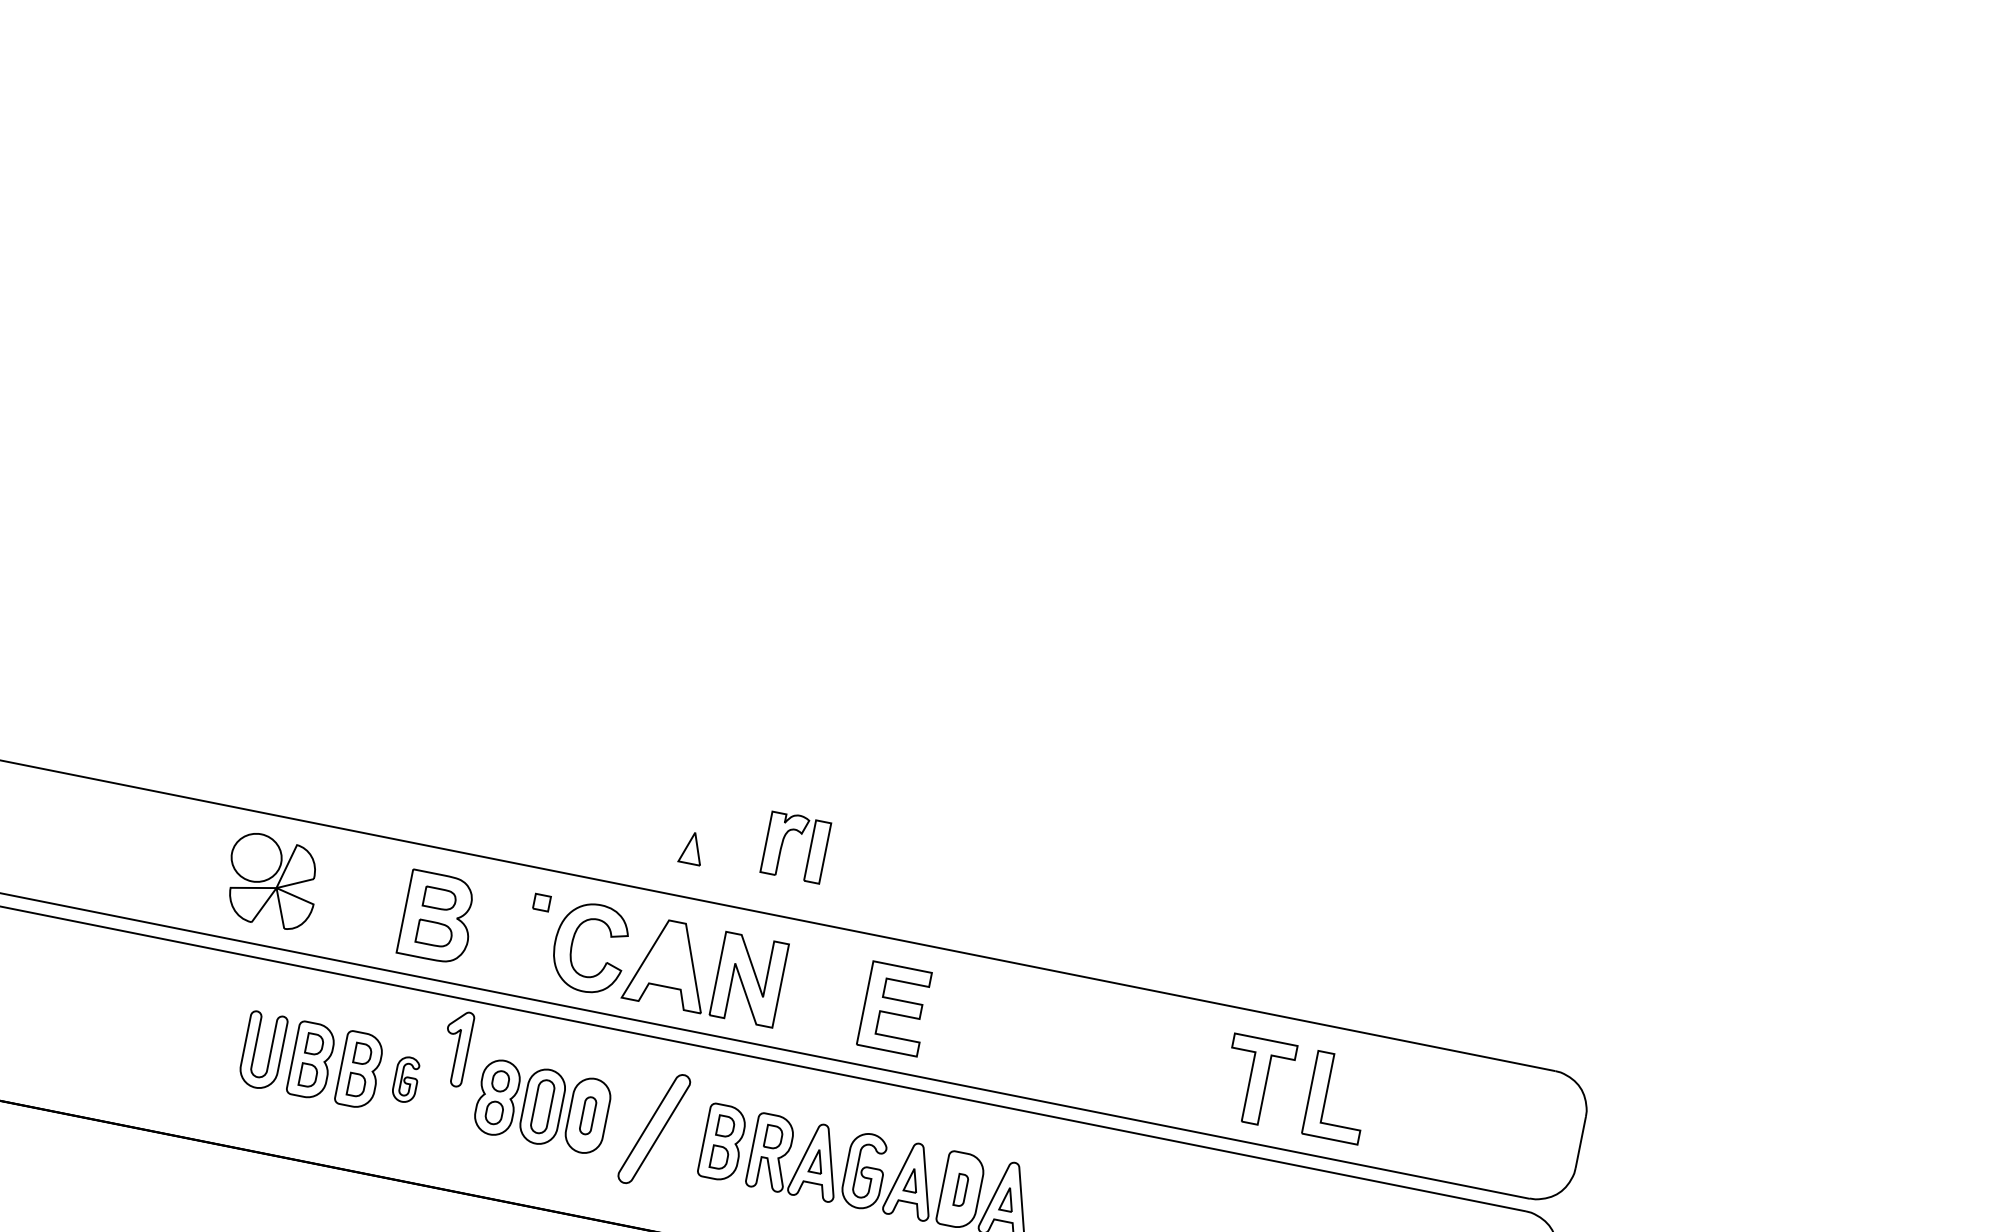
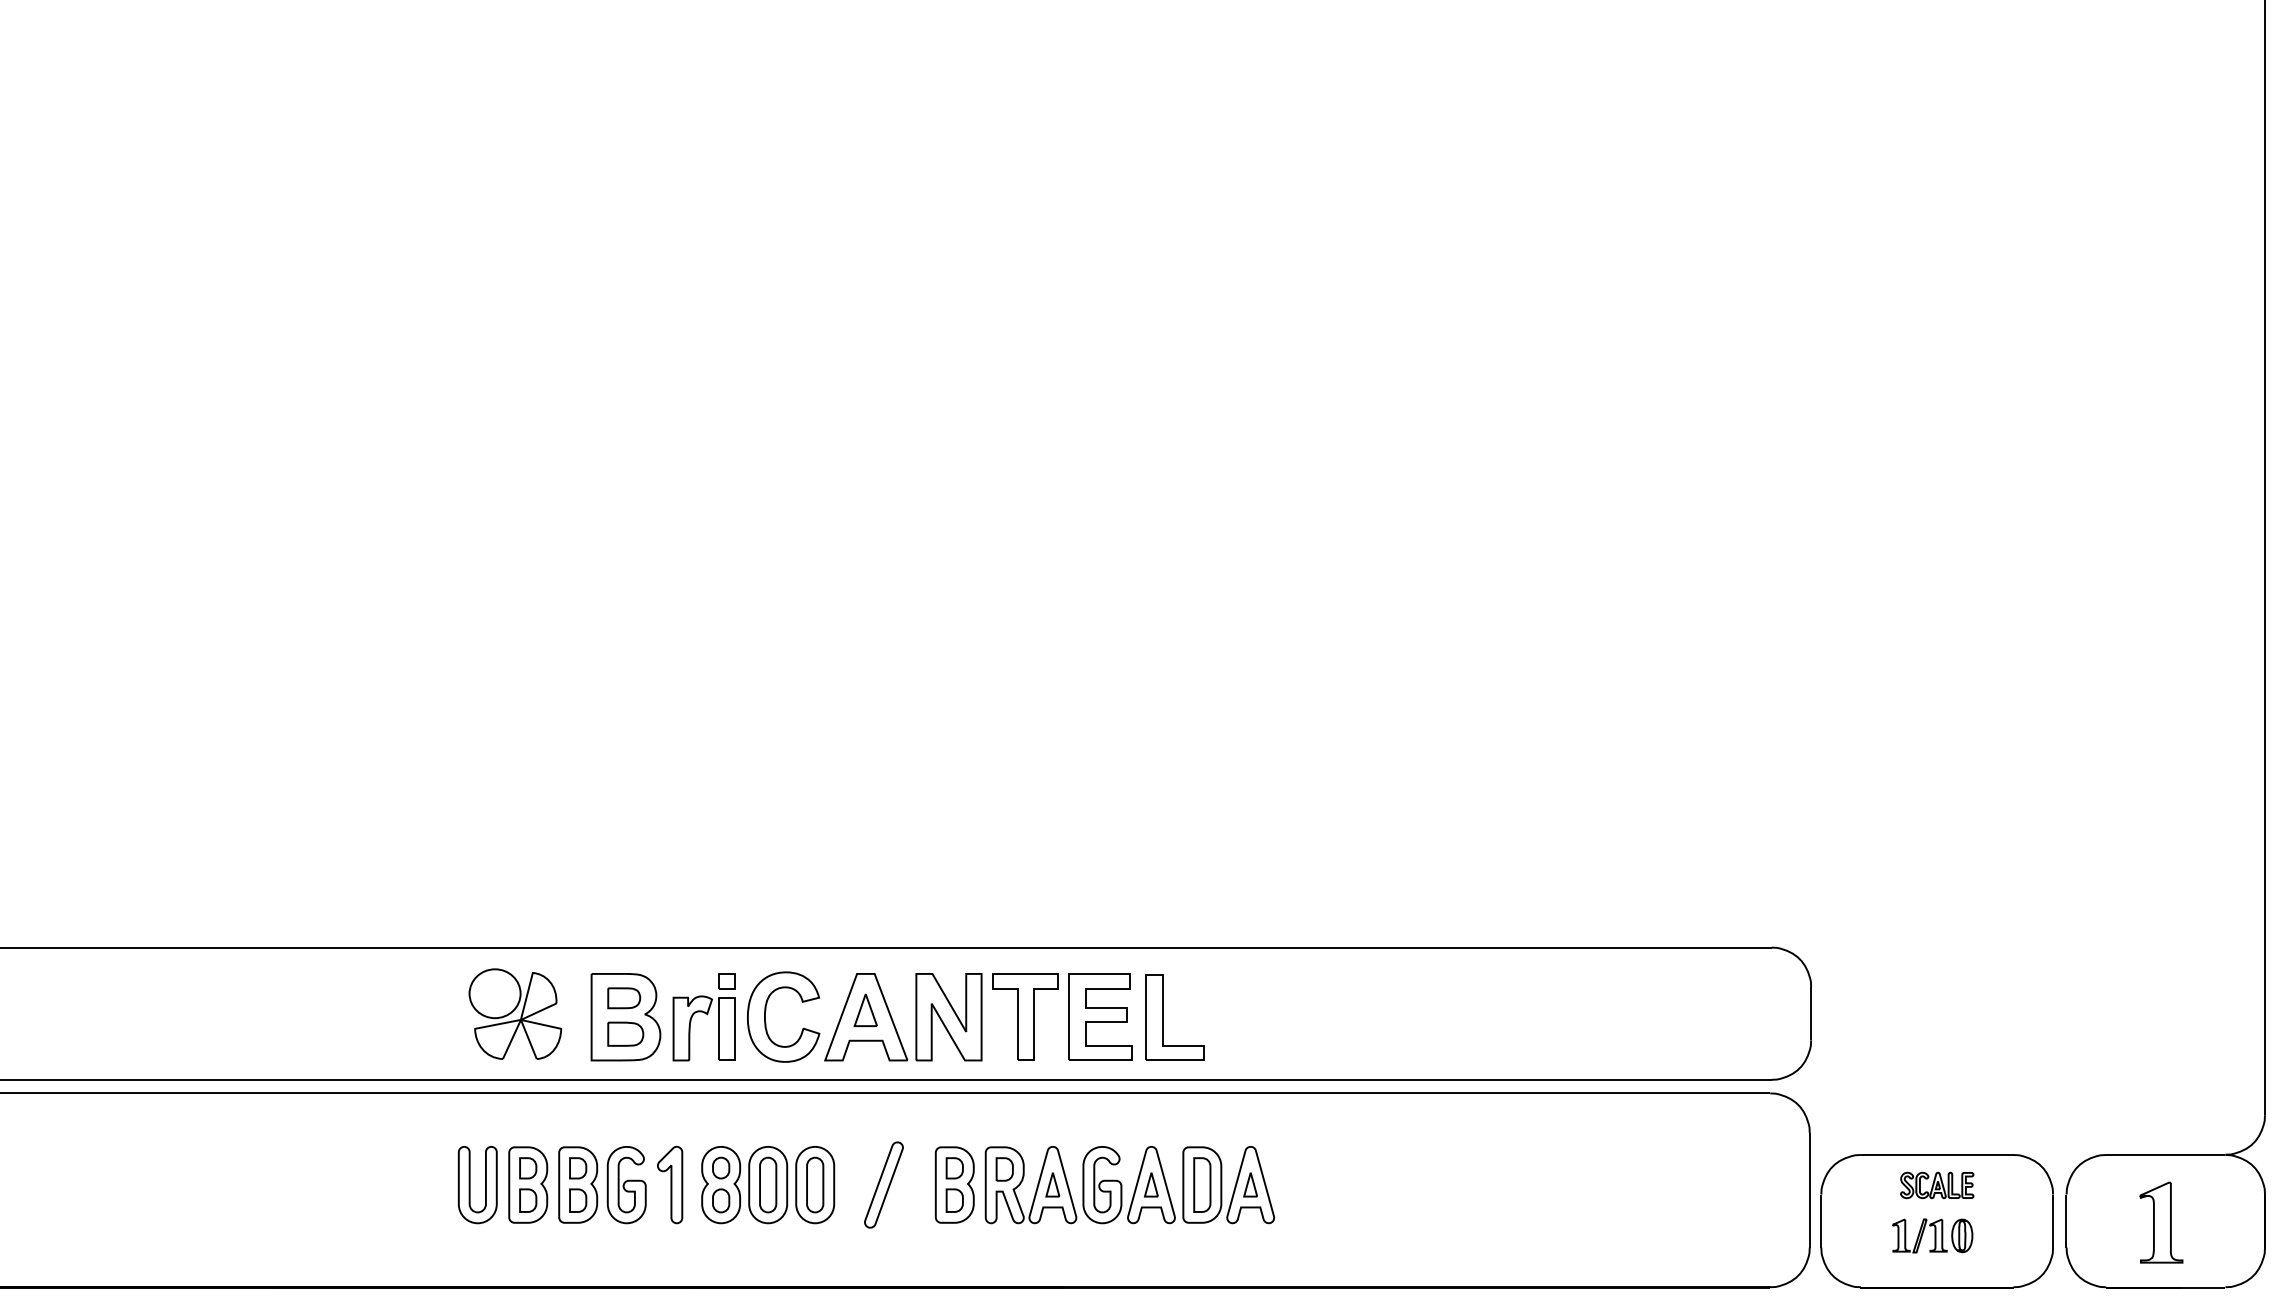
part: (782, 844) -> (690, 1028), moved
part: (692, 847) -> (865, 1009), moved
part: (272, 880) -> (515, 1013), moved
part: (456, 1047) -> (670, 1184), moved
part: (406, 1079) -> (626, 1185), size x1.67
part: (1257, 1080) -> (1025, 1016), moved
part: (1326, 1095) -> (1163, 1017), moved
part: (588, 1115) -> (815, 1184), size x1.43
part: (653, 1128) -> (883, 1184), size x0.71
part: (961, 1189) -> (1202, 1184), size x1.67

